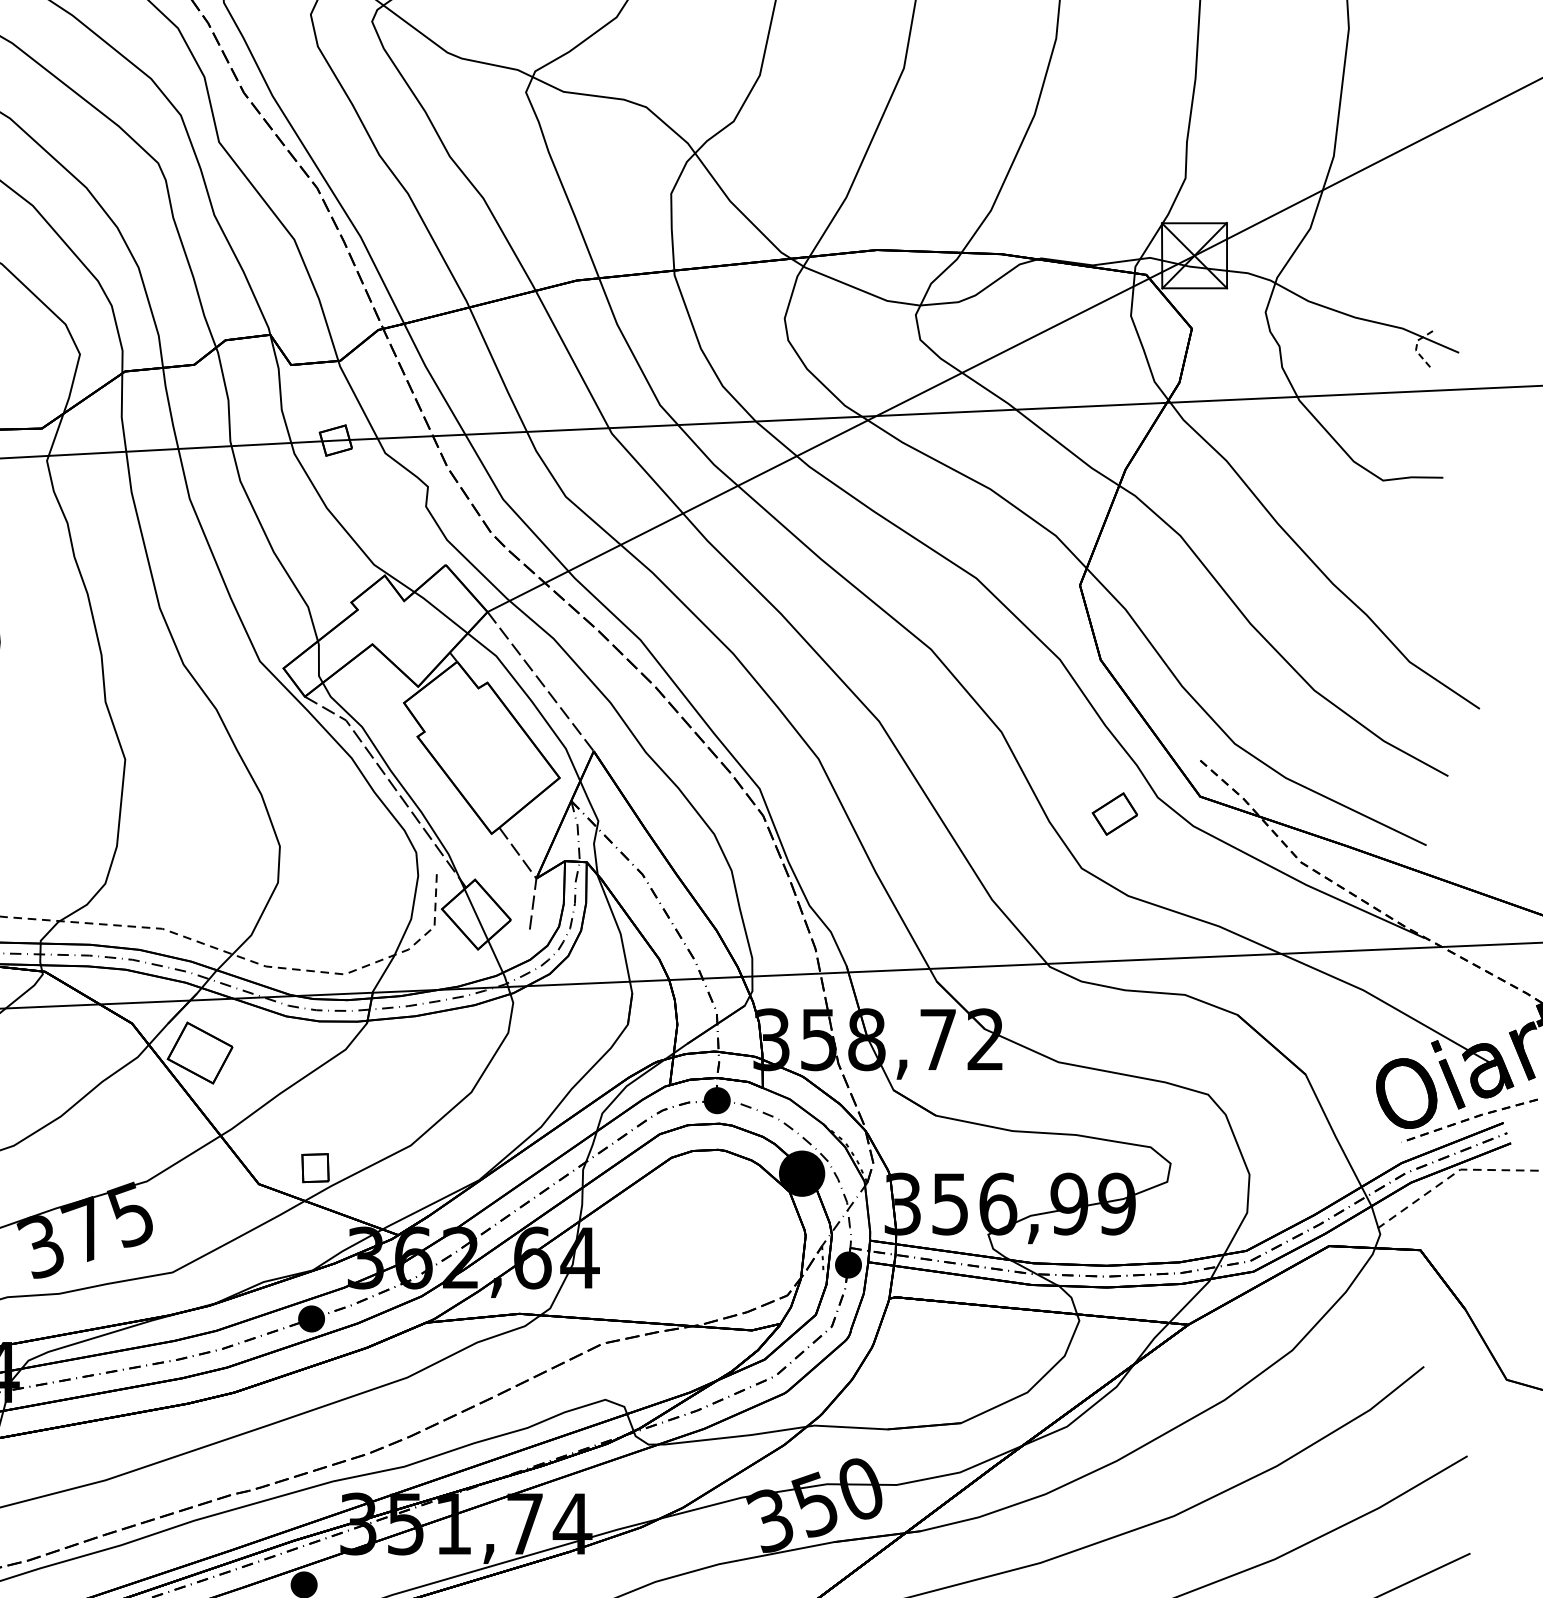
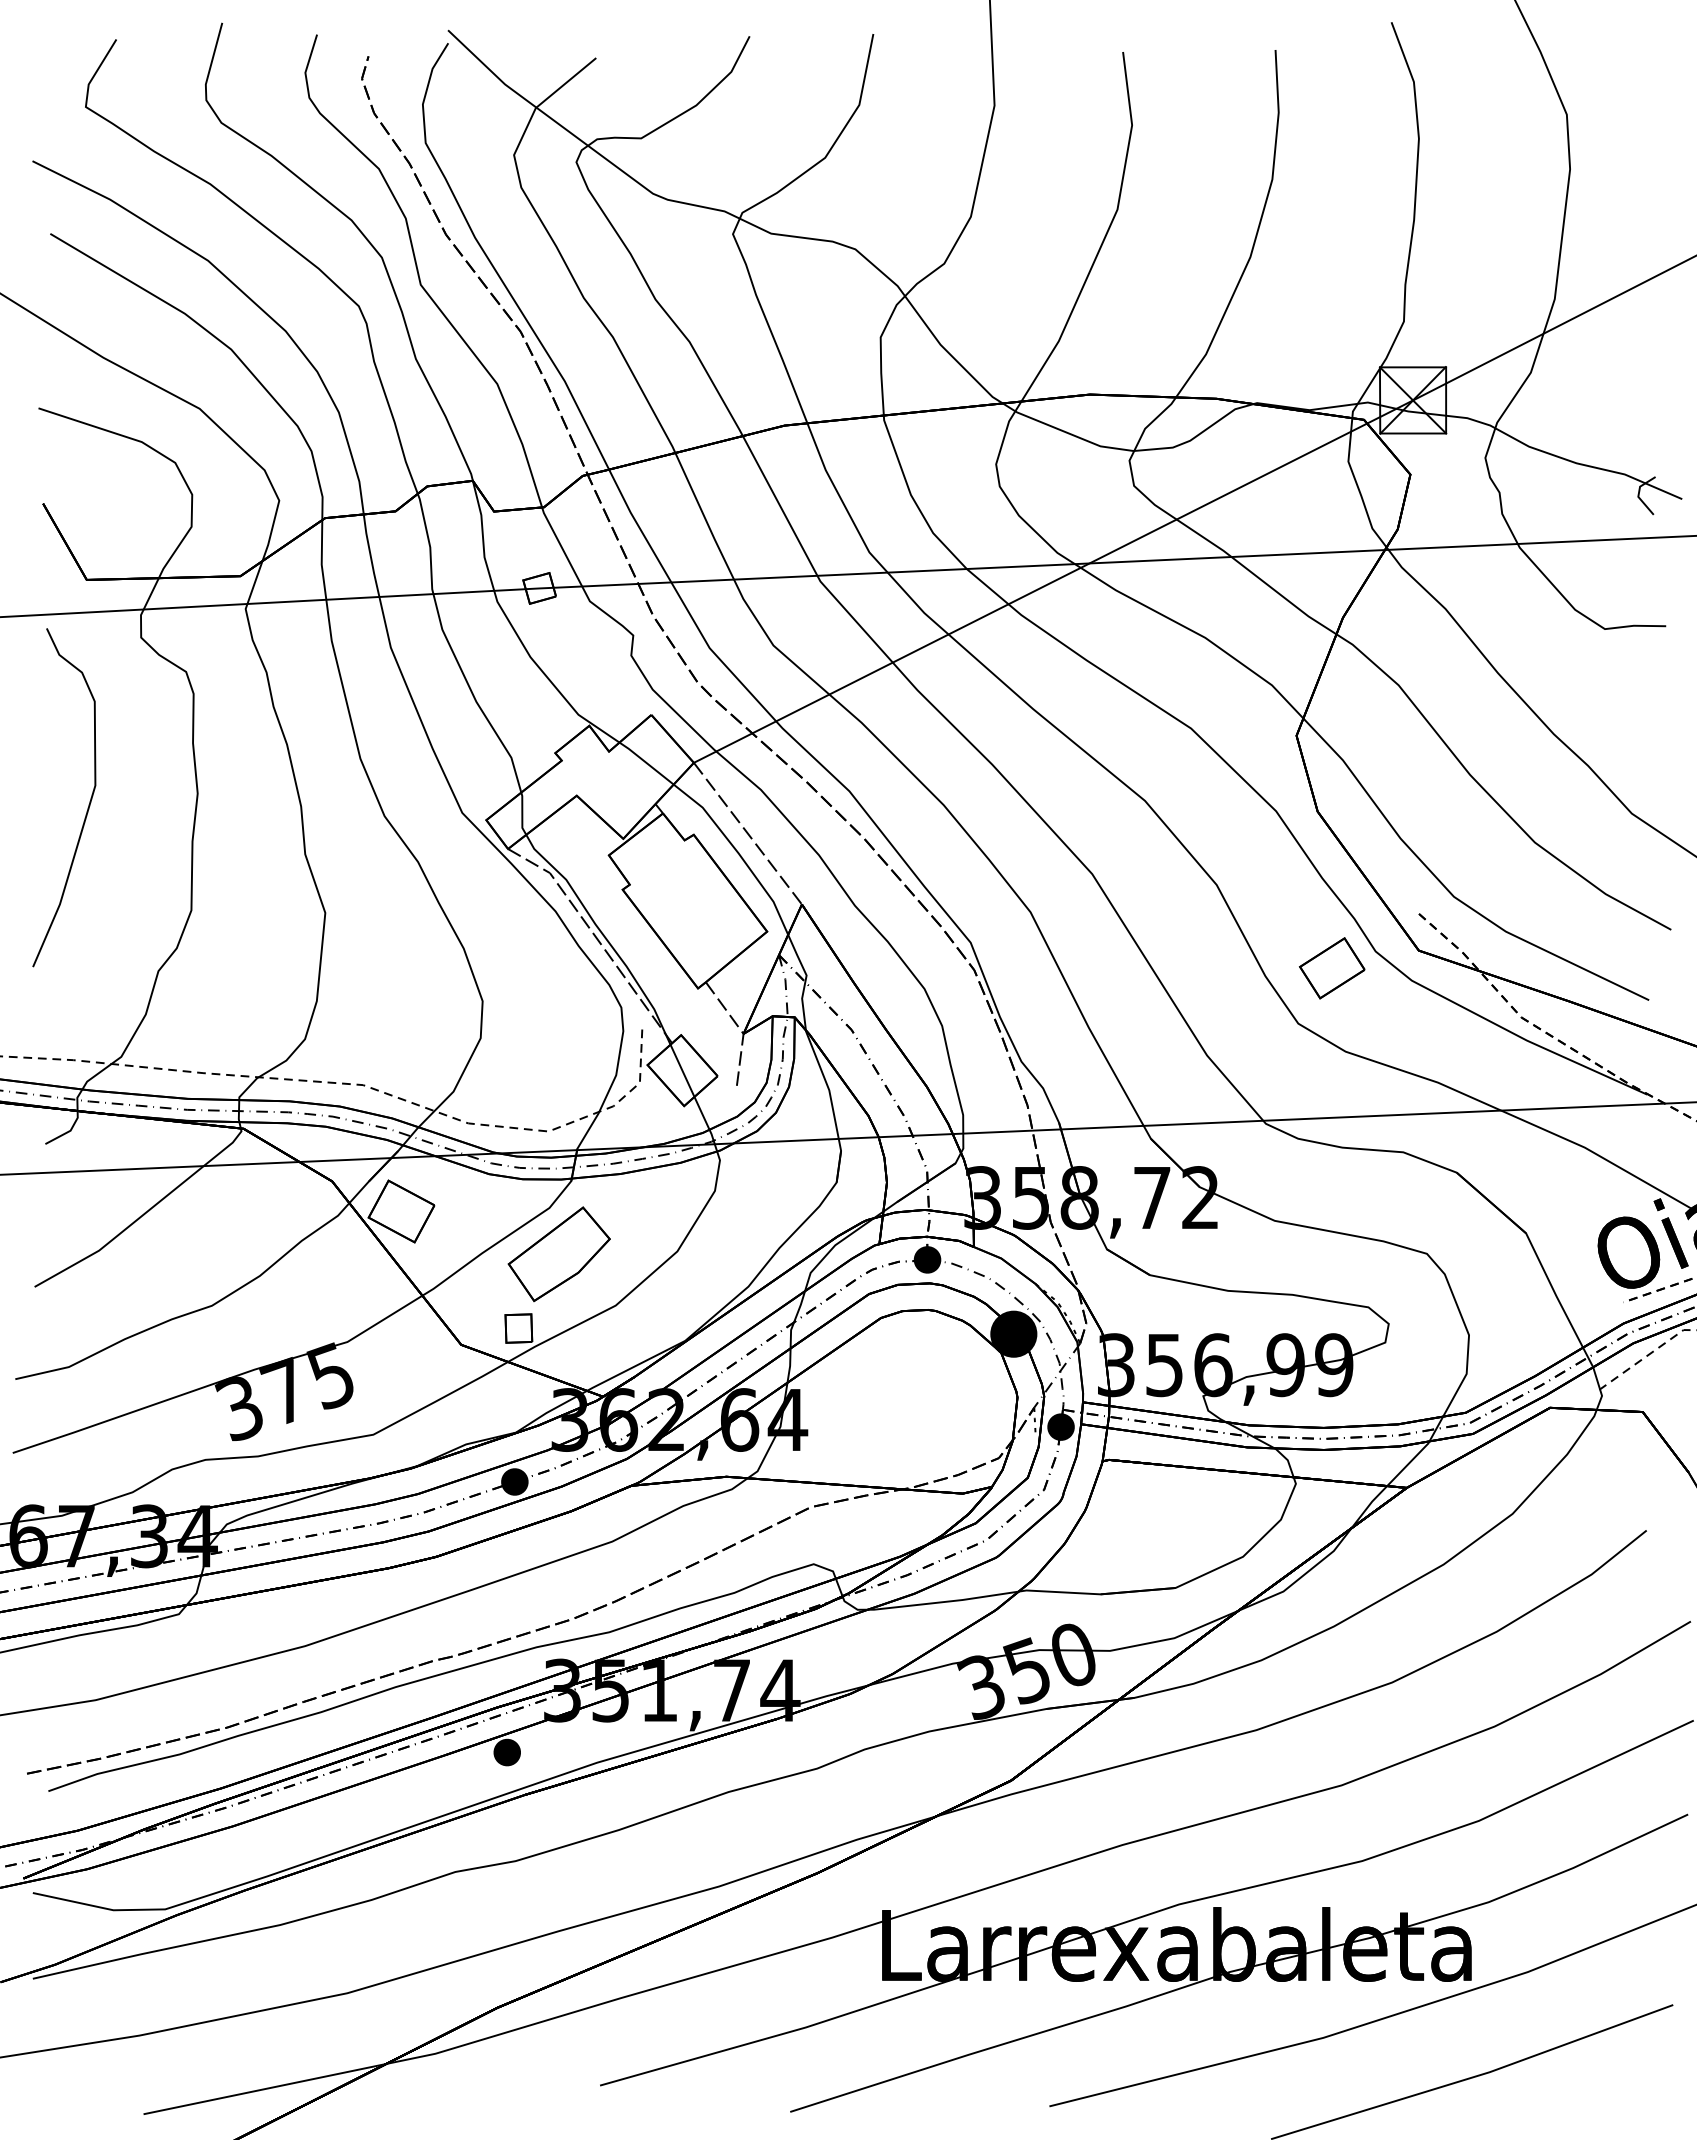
line: (1416, 348) -> (1638, 494), dashed -> solid
part: (1114, 814) -> (1331, 968), size x1.43
part: (354, 1094) -> (558, 1253), added

